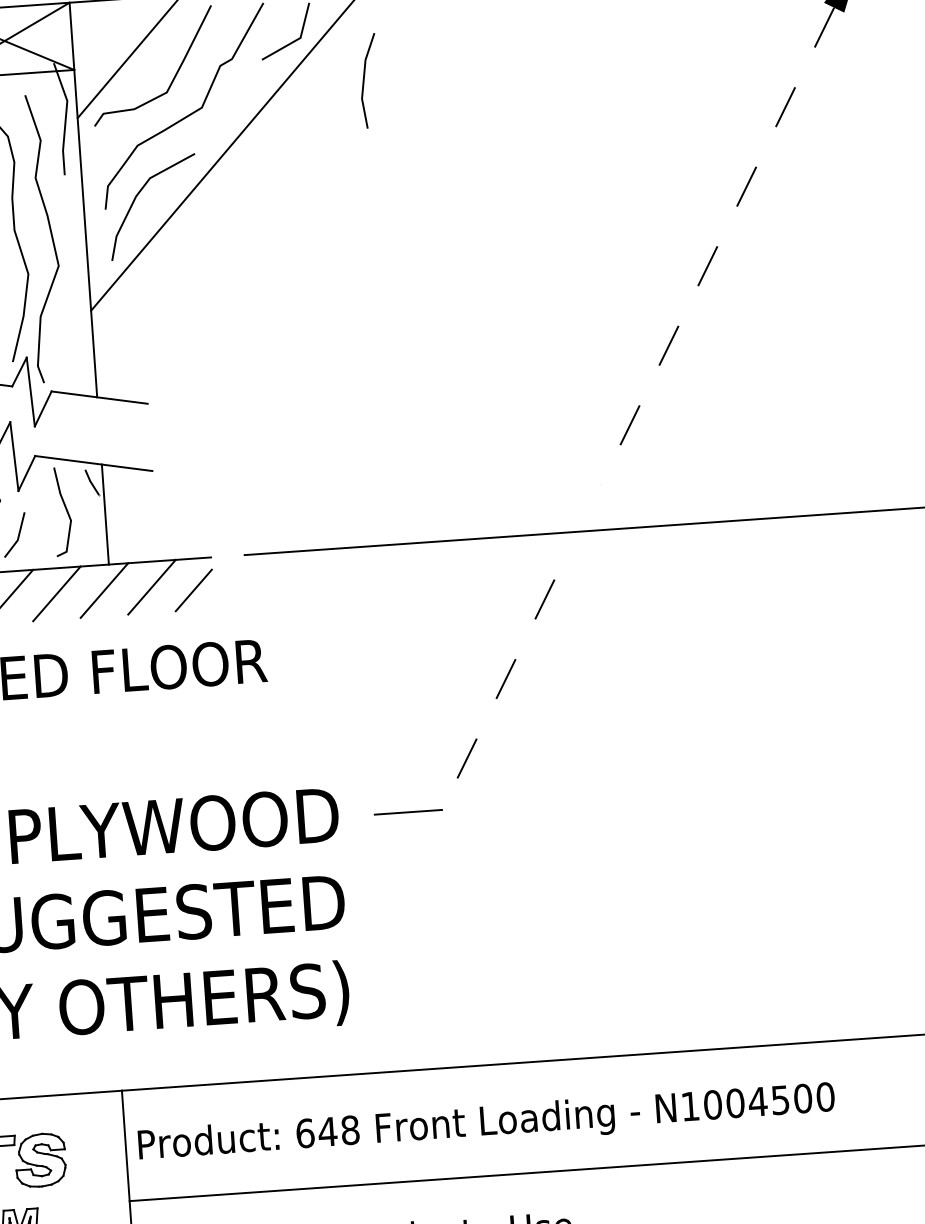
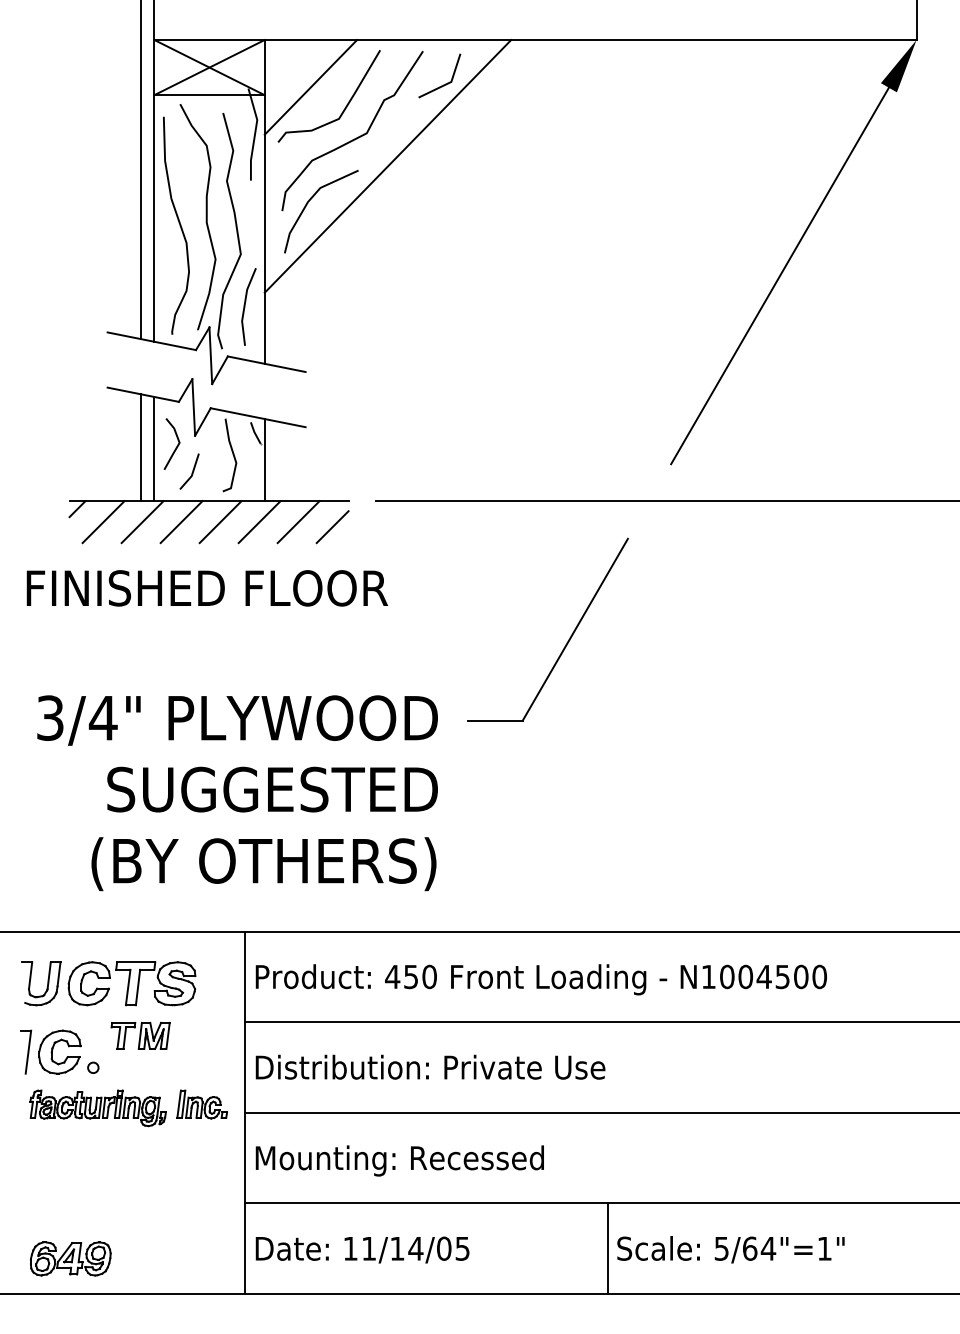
line: (364, 80) -> (245, 306), moved
line: (716, 247) -> (779, 276), dashed -> solid
line: (498, 694) -> (575, 629), dashed -> solid
text: (326, 1131) -> (410, 976), 648 -> 450

